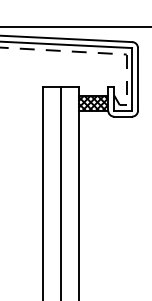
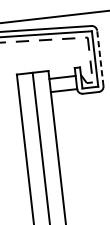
line: (138, 78) -> (100, 57), solid -> dashed
hatch: (93, 102) -> (63, 83), removed

